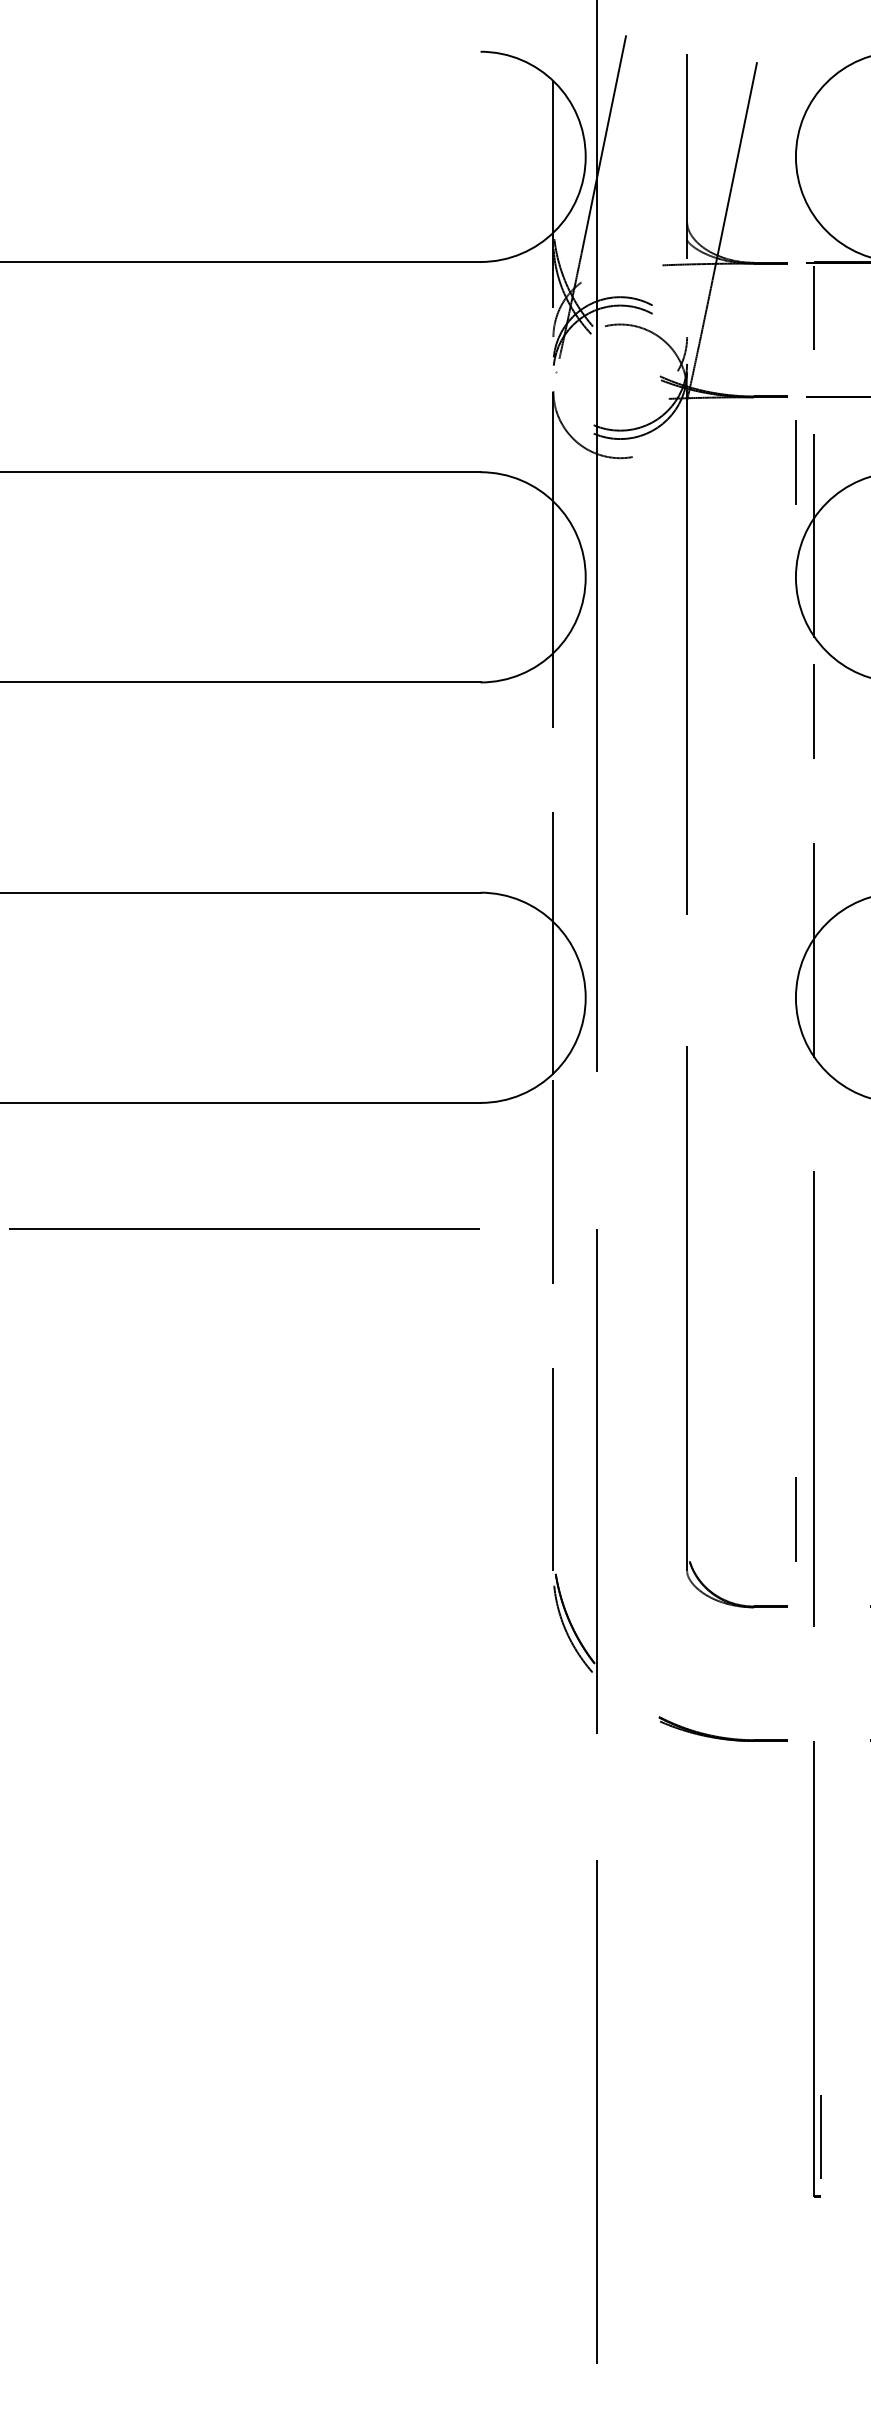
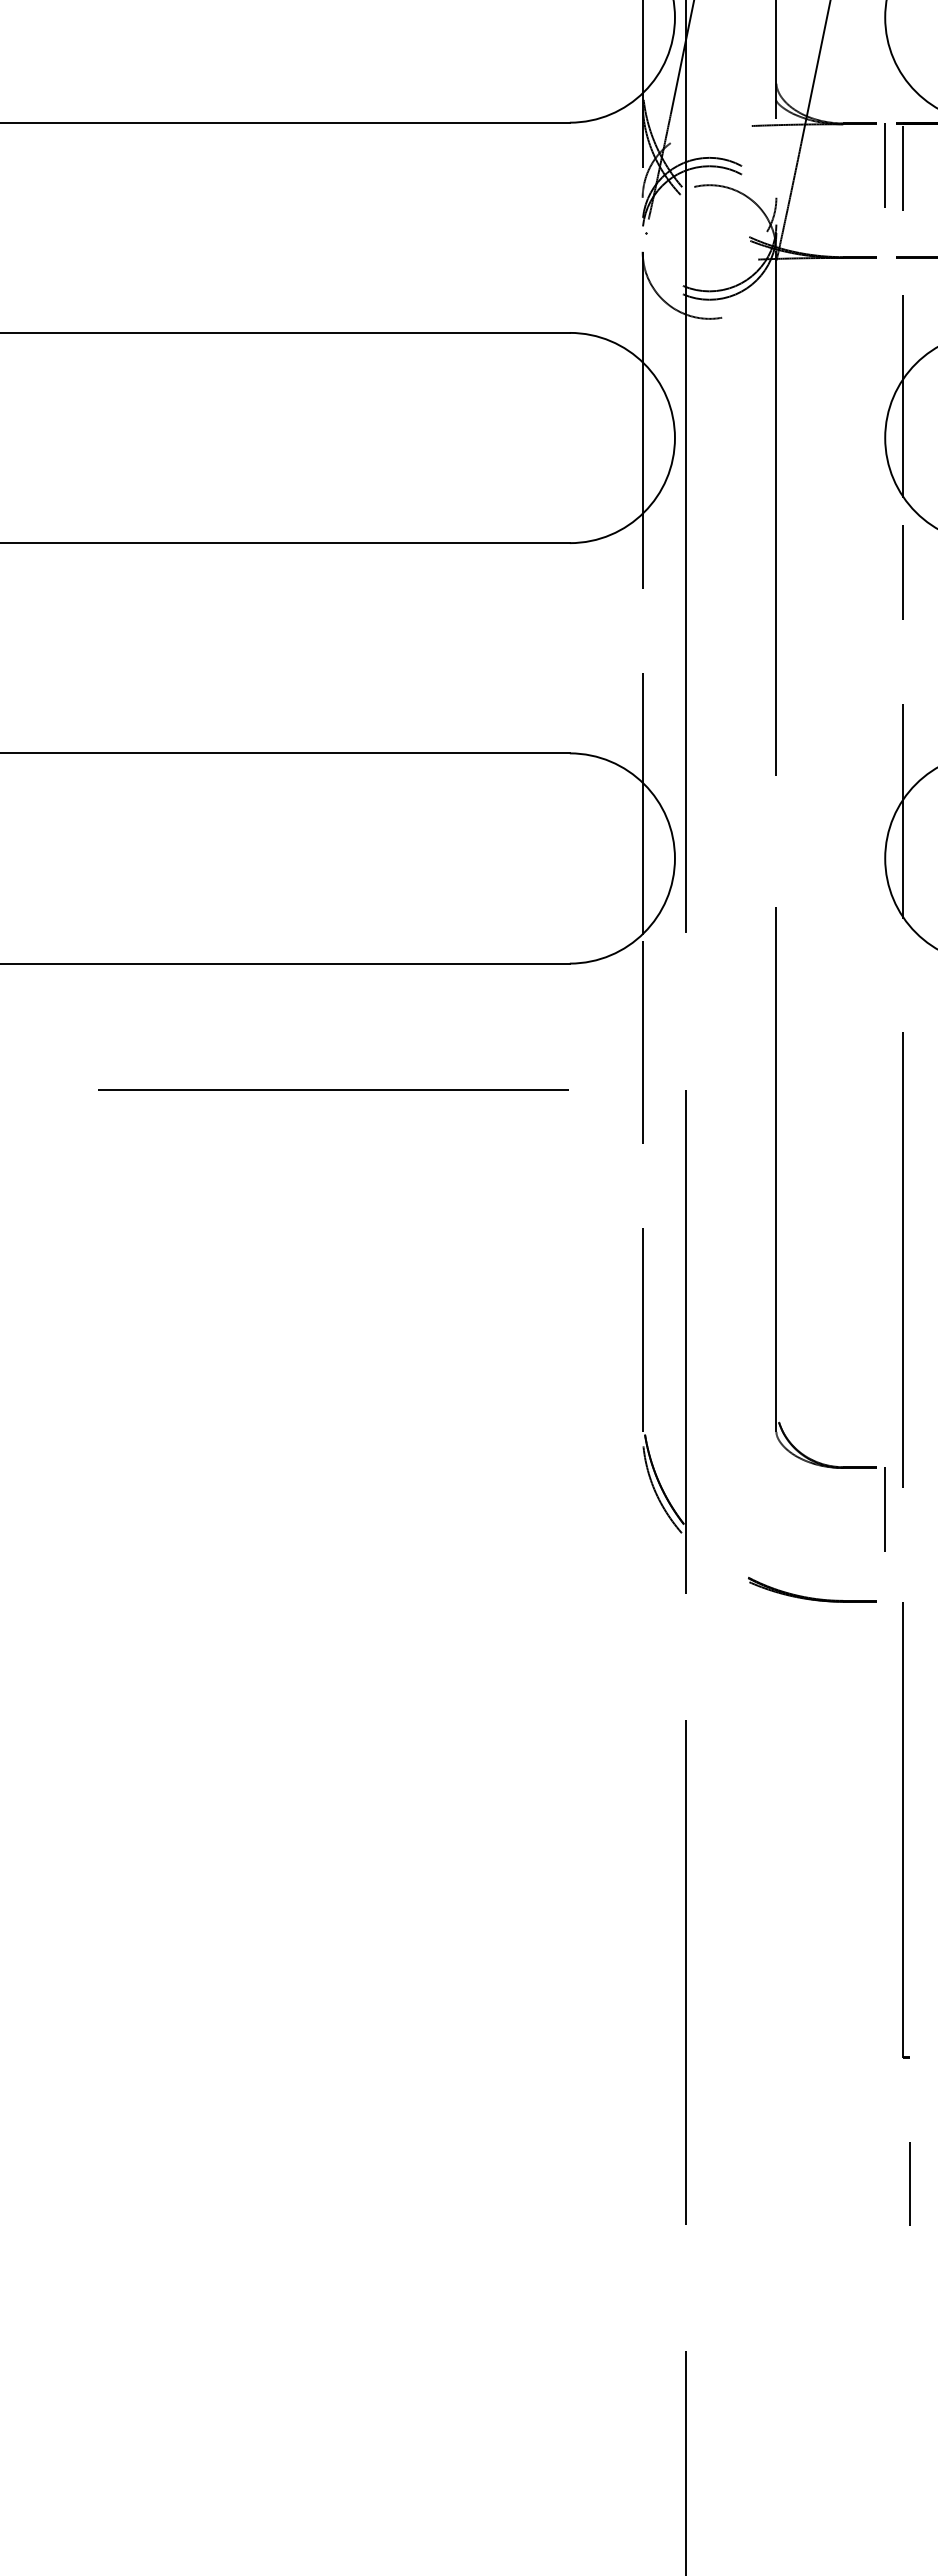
line: (795, 461) -> (884, 165), moved
line: (795, 1519) -> (884, 1509), moved
line: (820, 2136) -> (909, 2183), moved

